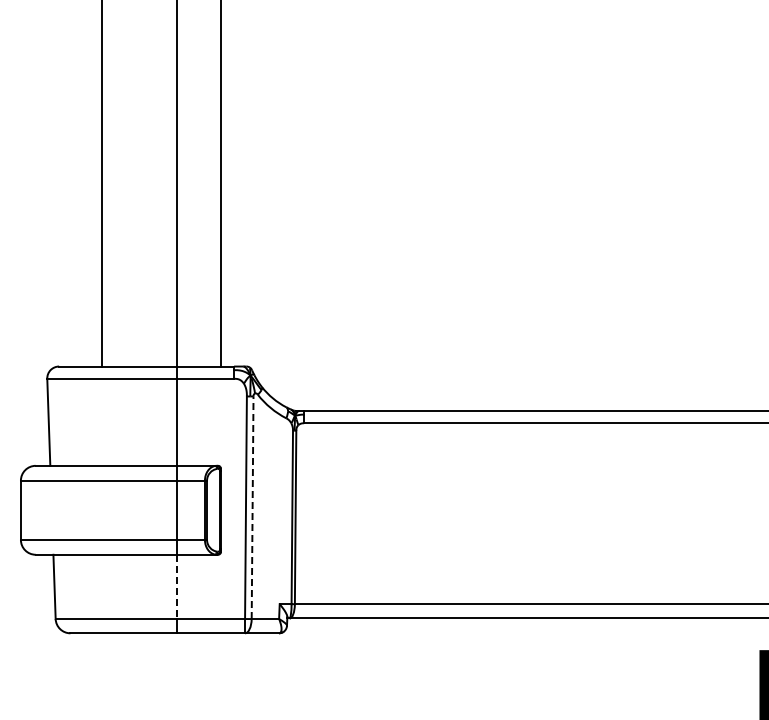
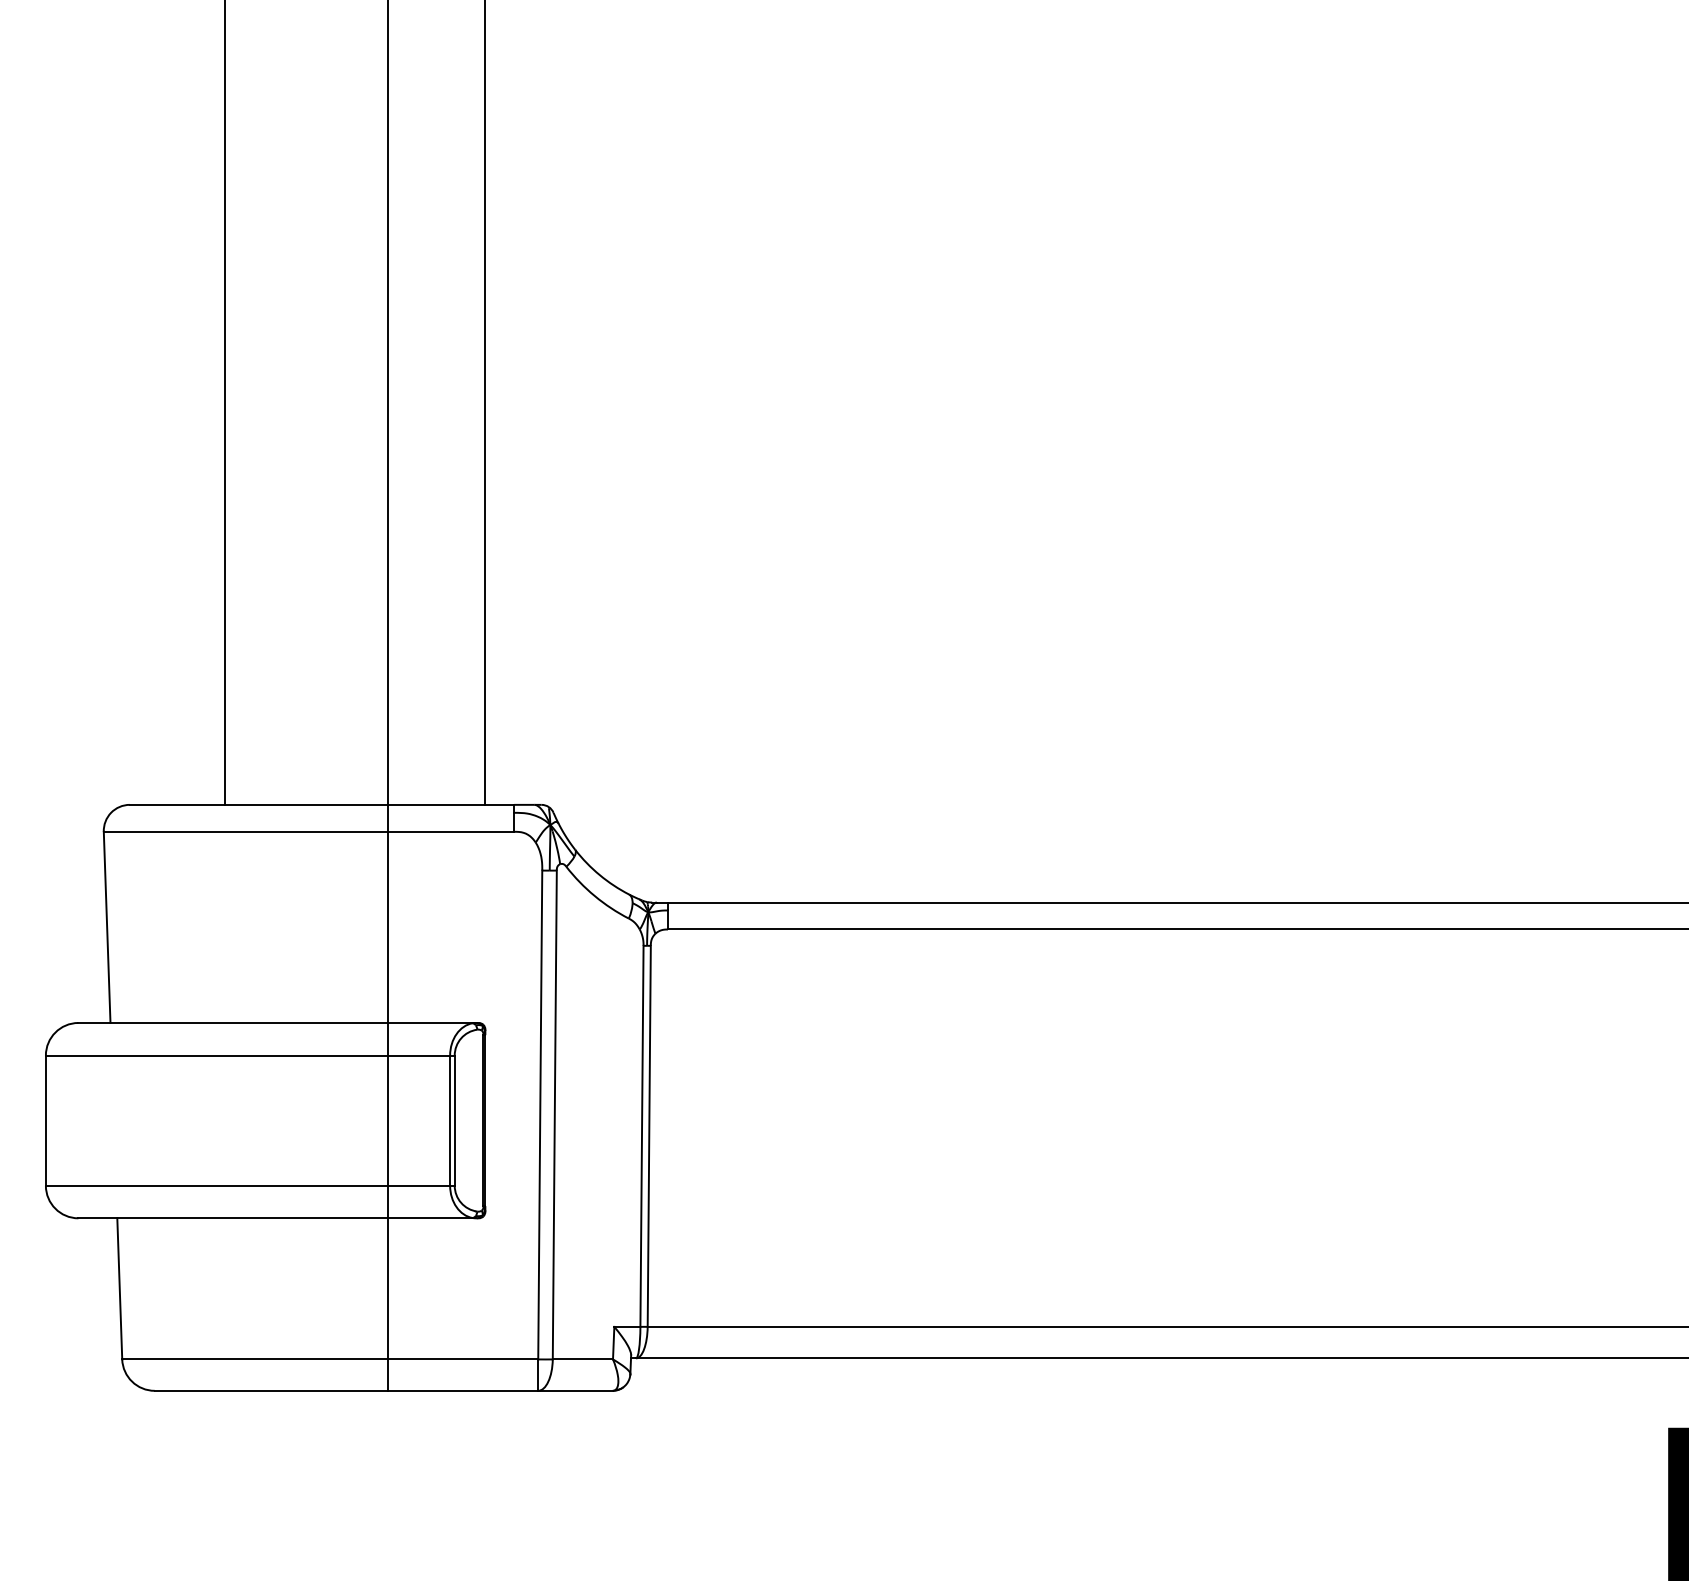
line: (252, 507) -> (554, 1114), dashed -> solid
line: (176, 587) -> (387, 1290), dashed -> solid

